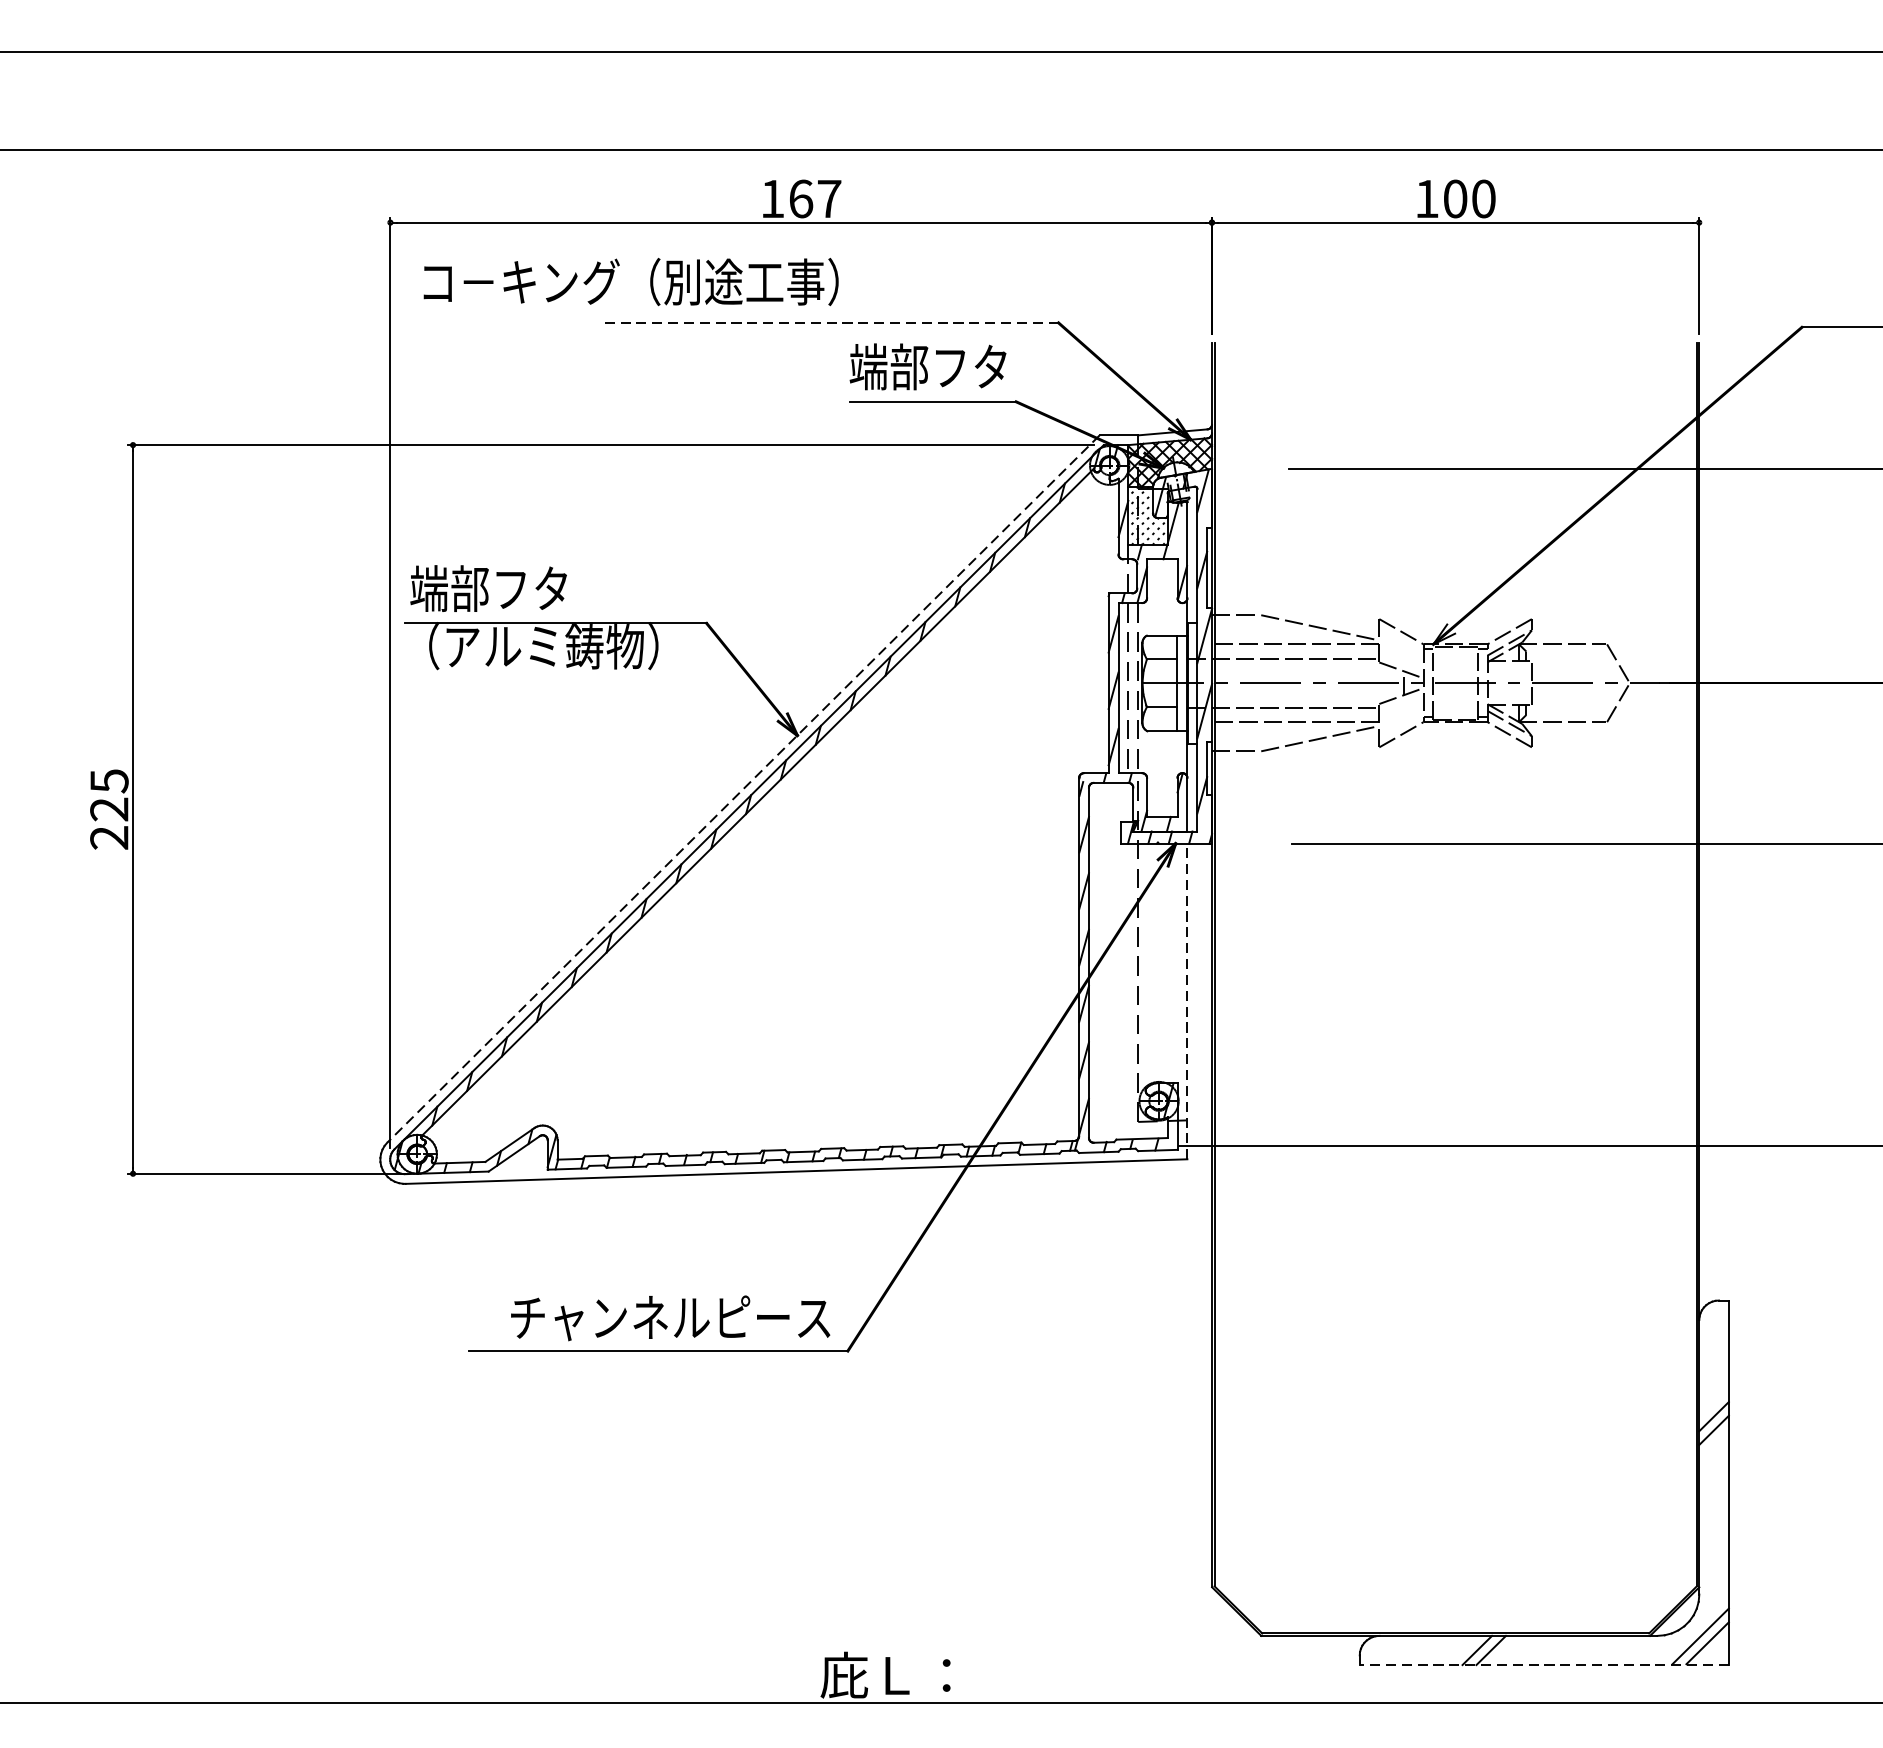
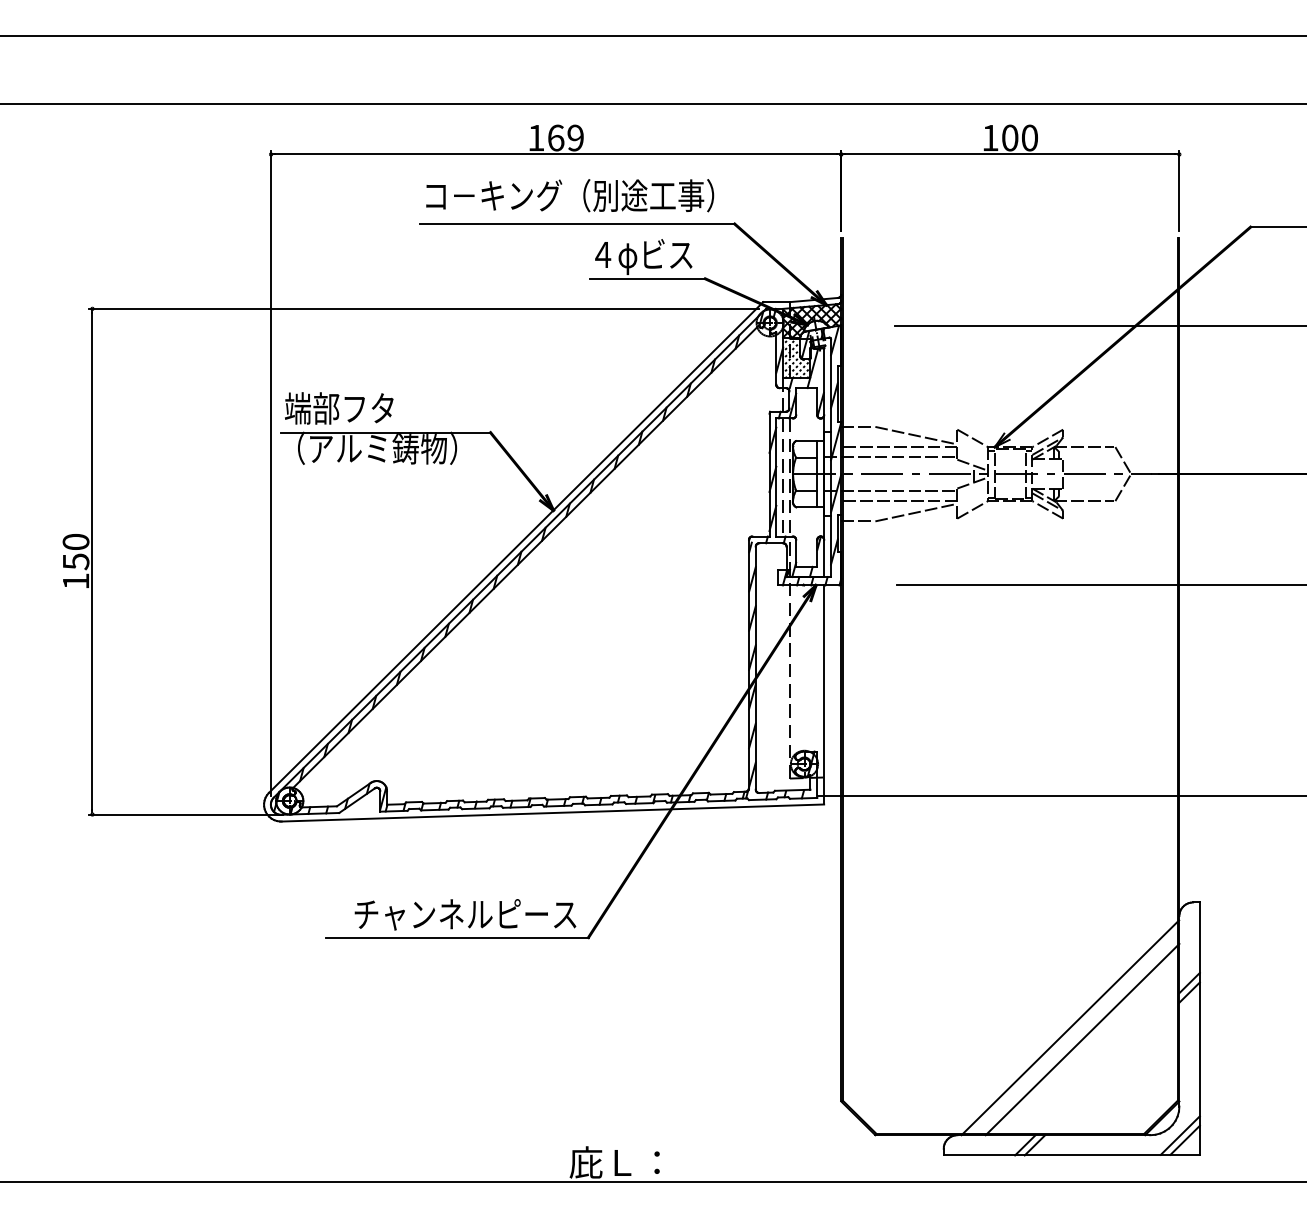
text: (829, 198) -> (575, 137), 167 -> 169
text: (631, 281) -> (570, 195), moved
line: (831, 323) -> (577, 224), dashed -> solid
text: (927, 369) -> (643, 256), 端部フタ -> ４φビス
line: (742, 788) -> (515, 547), dashed -> solid
text: (108, 809) -> (75, 561), 225 -> 150
line: (1187, 1000) -> (824, 694), dashed -> solid
line: (1542, 1480) -> (1070, 1027), added
line: (1559, 1497) -> (1082, 1039), added
line: (1543, 1665) -> (1071, 1155), dashed -> solid

